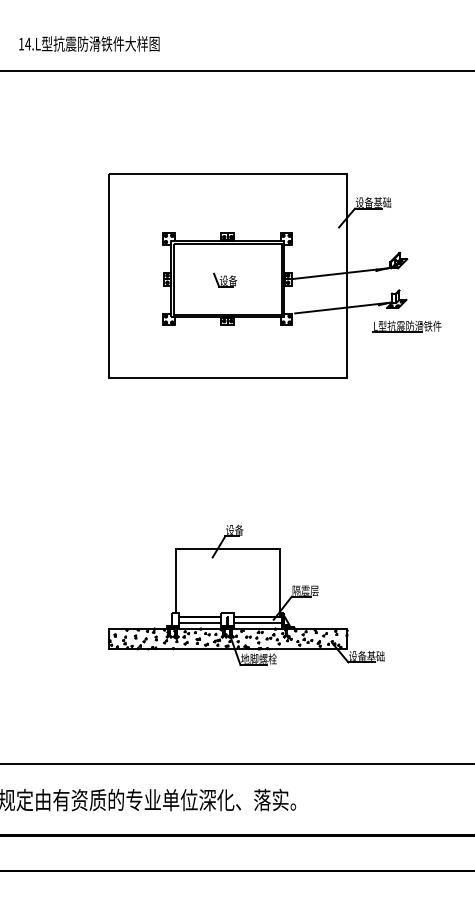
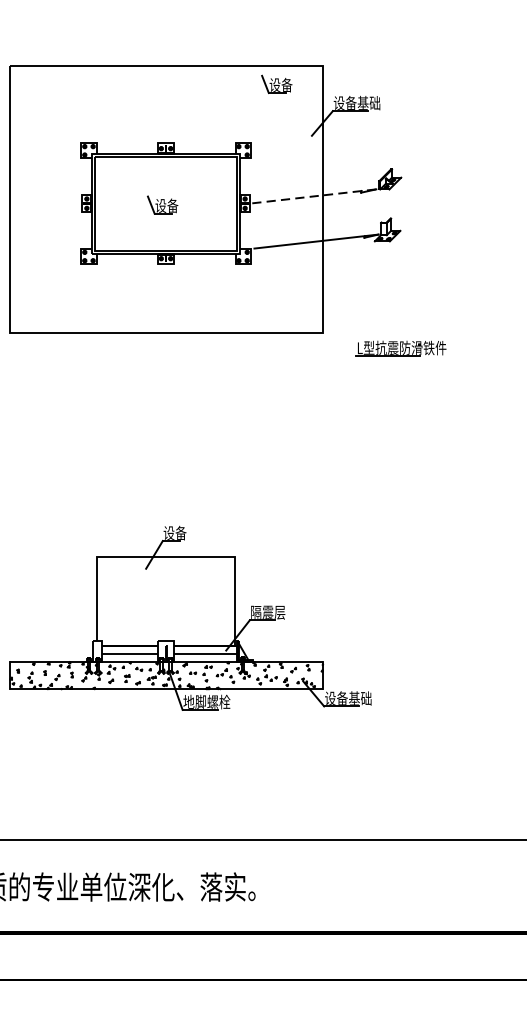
part: (312, 187) -> (277, 83), added
line: (340, 273) -> (313, 196), solid -> dashed
part: (406, 326) -> (400, 348), moved

